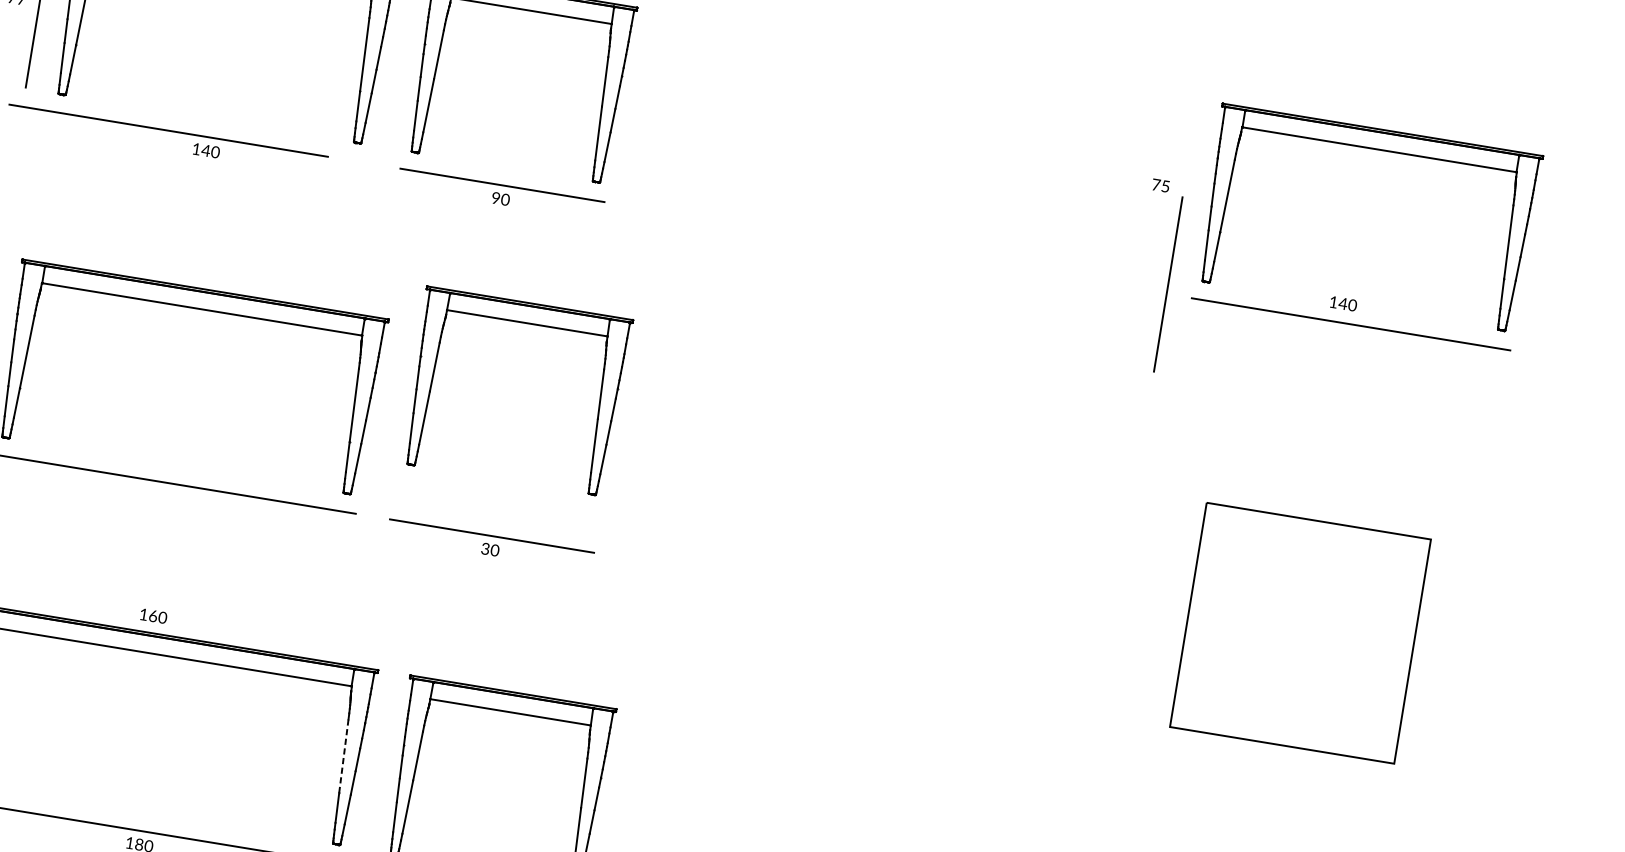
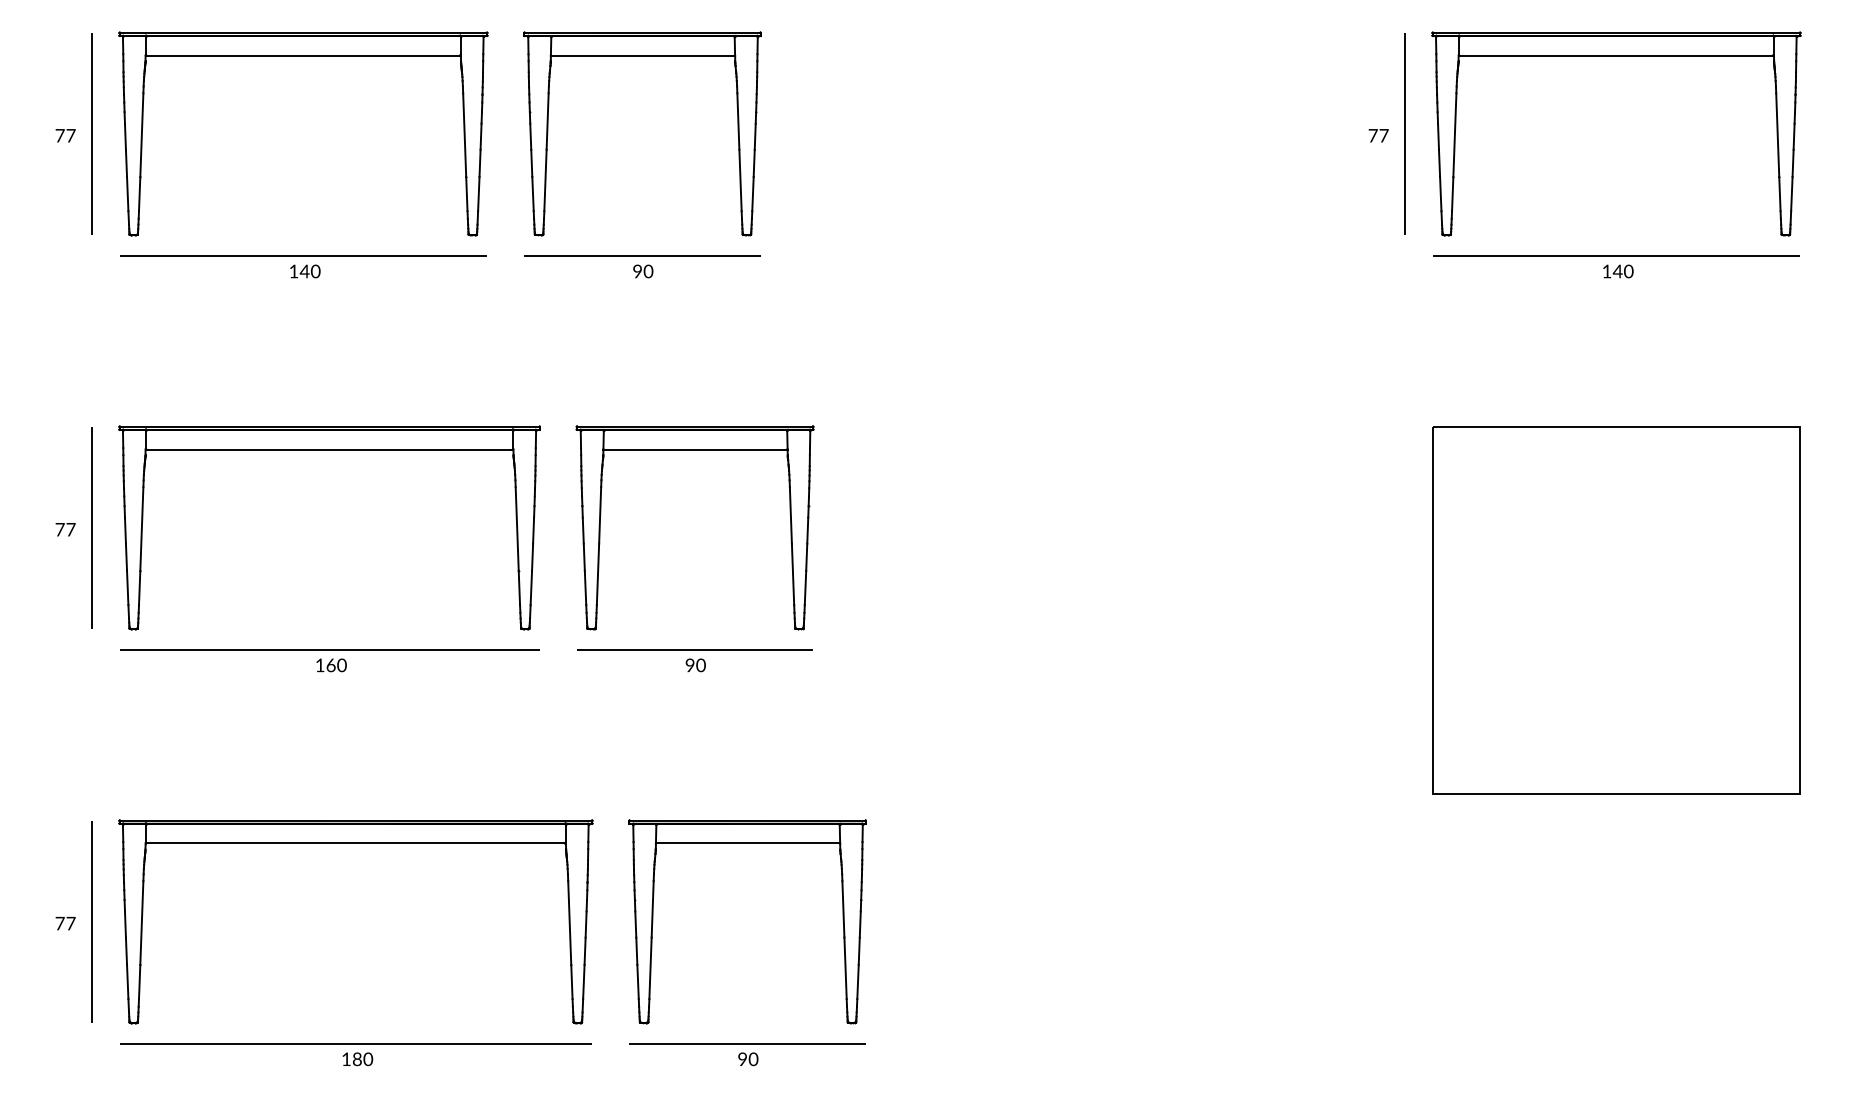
line: (168, 130) -> (303, 255), moved
text: (1165, 186) -> (1383, 135), 75 -> 77
line: (1168, 284) -> (1404, 133), moved
text: (1343, 303) -> (1618, 271), moved
part: (526, 323) -> (694, 450), moved
text: (484, 548) -> (689, 665), 30 -> 90
text: (153, 616) -> (331, 665), moved
part: (1300, 633) -> (1616, 610), size x1.43
line: (343, 756) -> (569, 923), dashed -> solid

